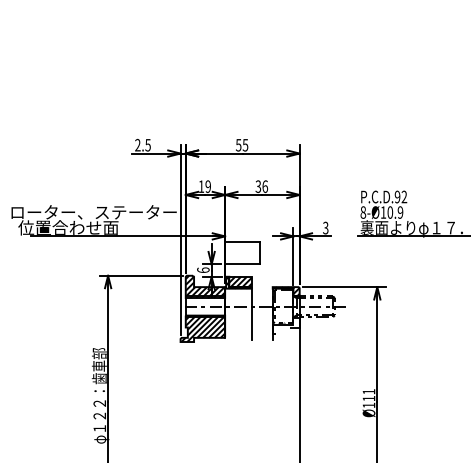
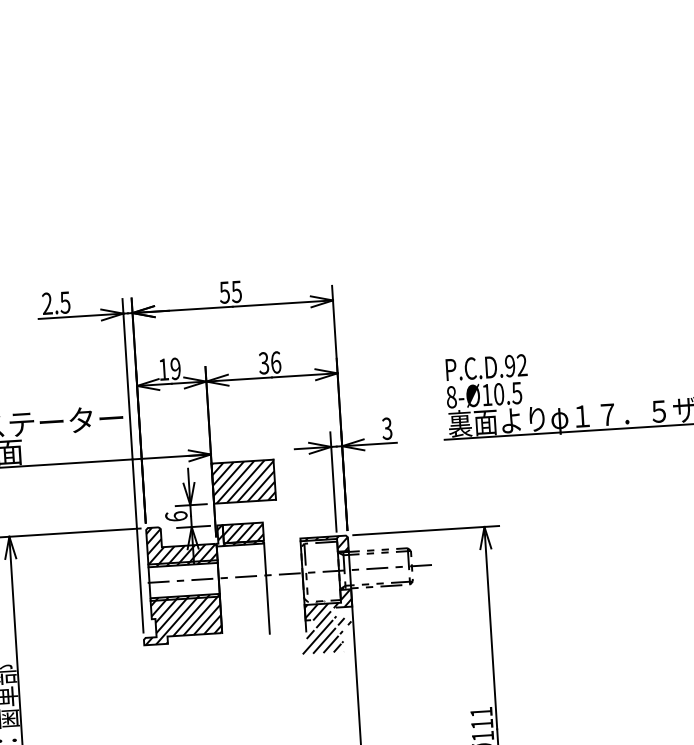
text: (400, 212) -> (517, 393), 8-Ø10.9 -> 8-Ø10.5
hatch: (242, 252) -> (243, 480), added
hatch: (284, 334) -> (326, 620), added

